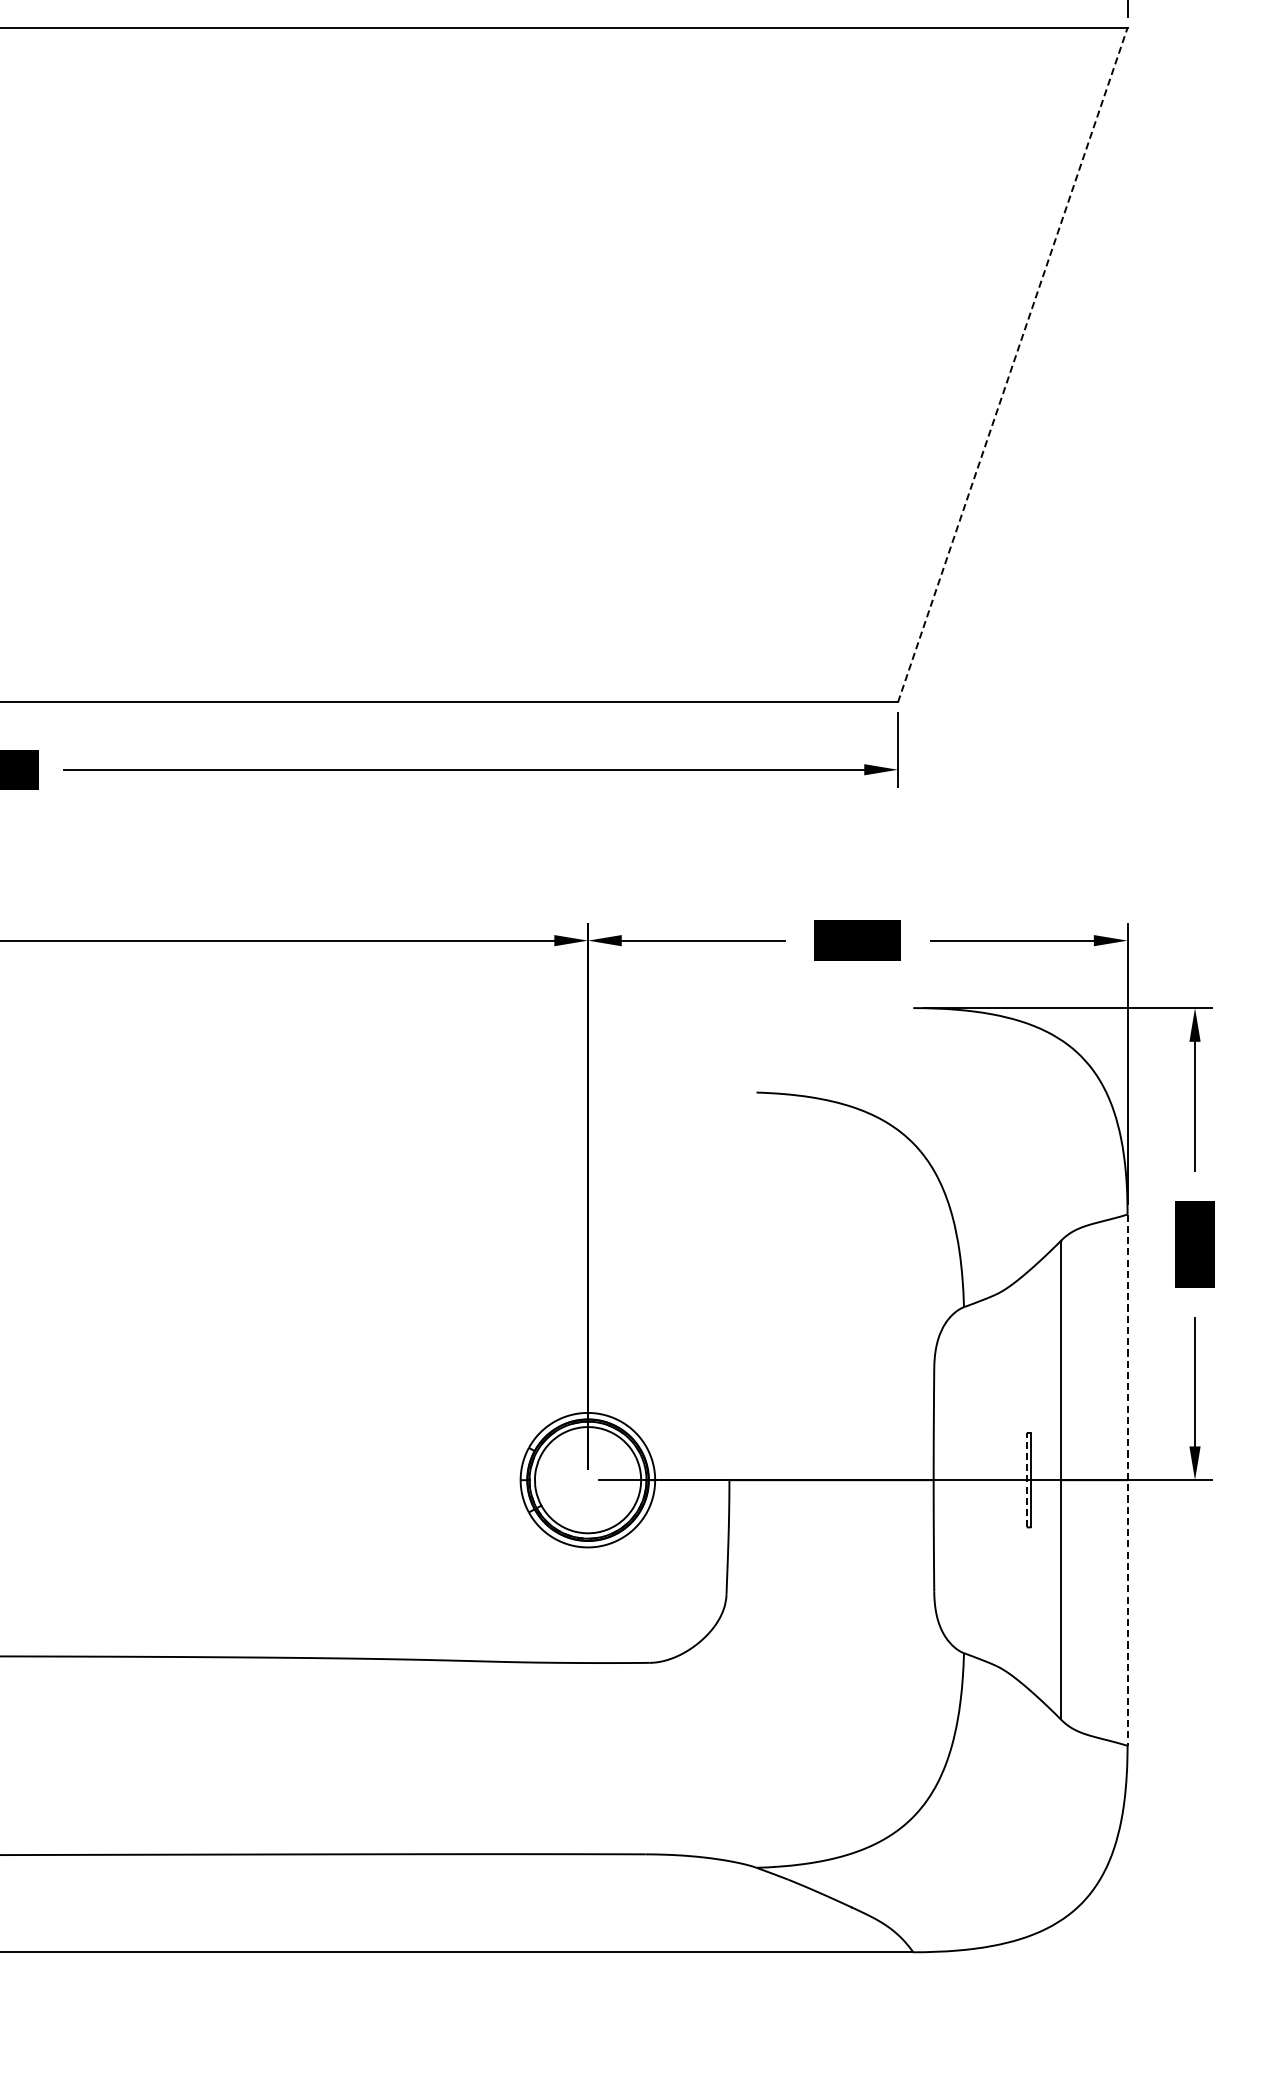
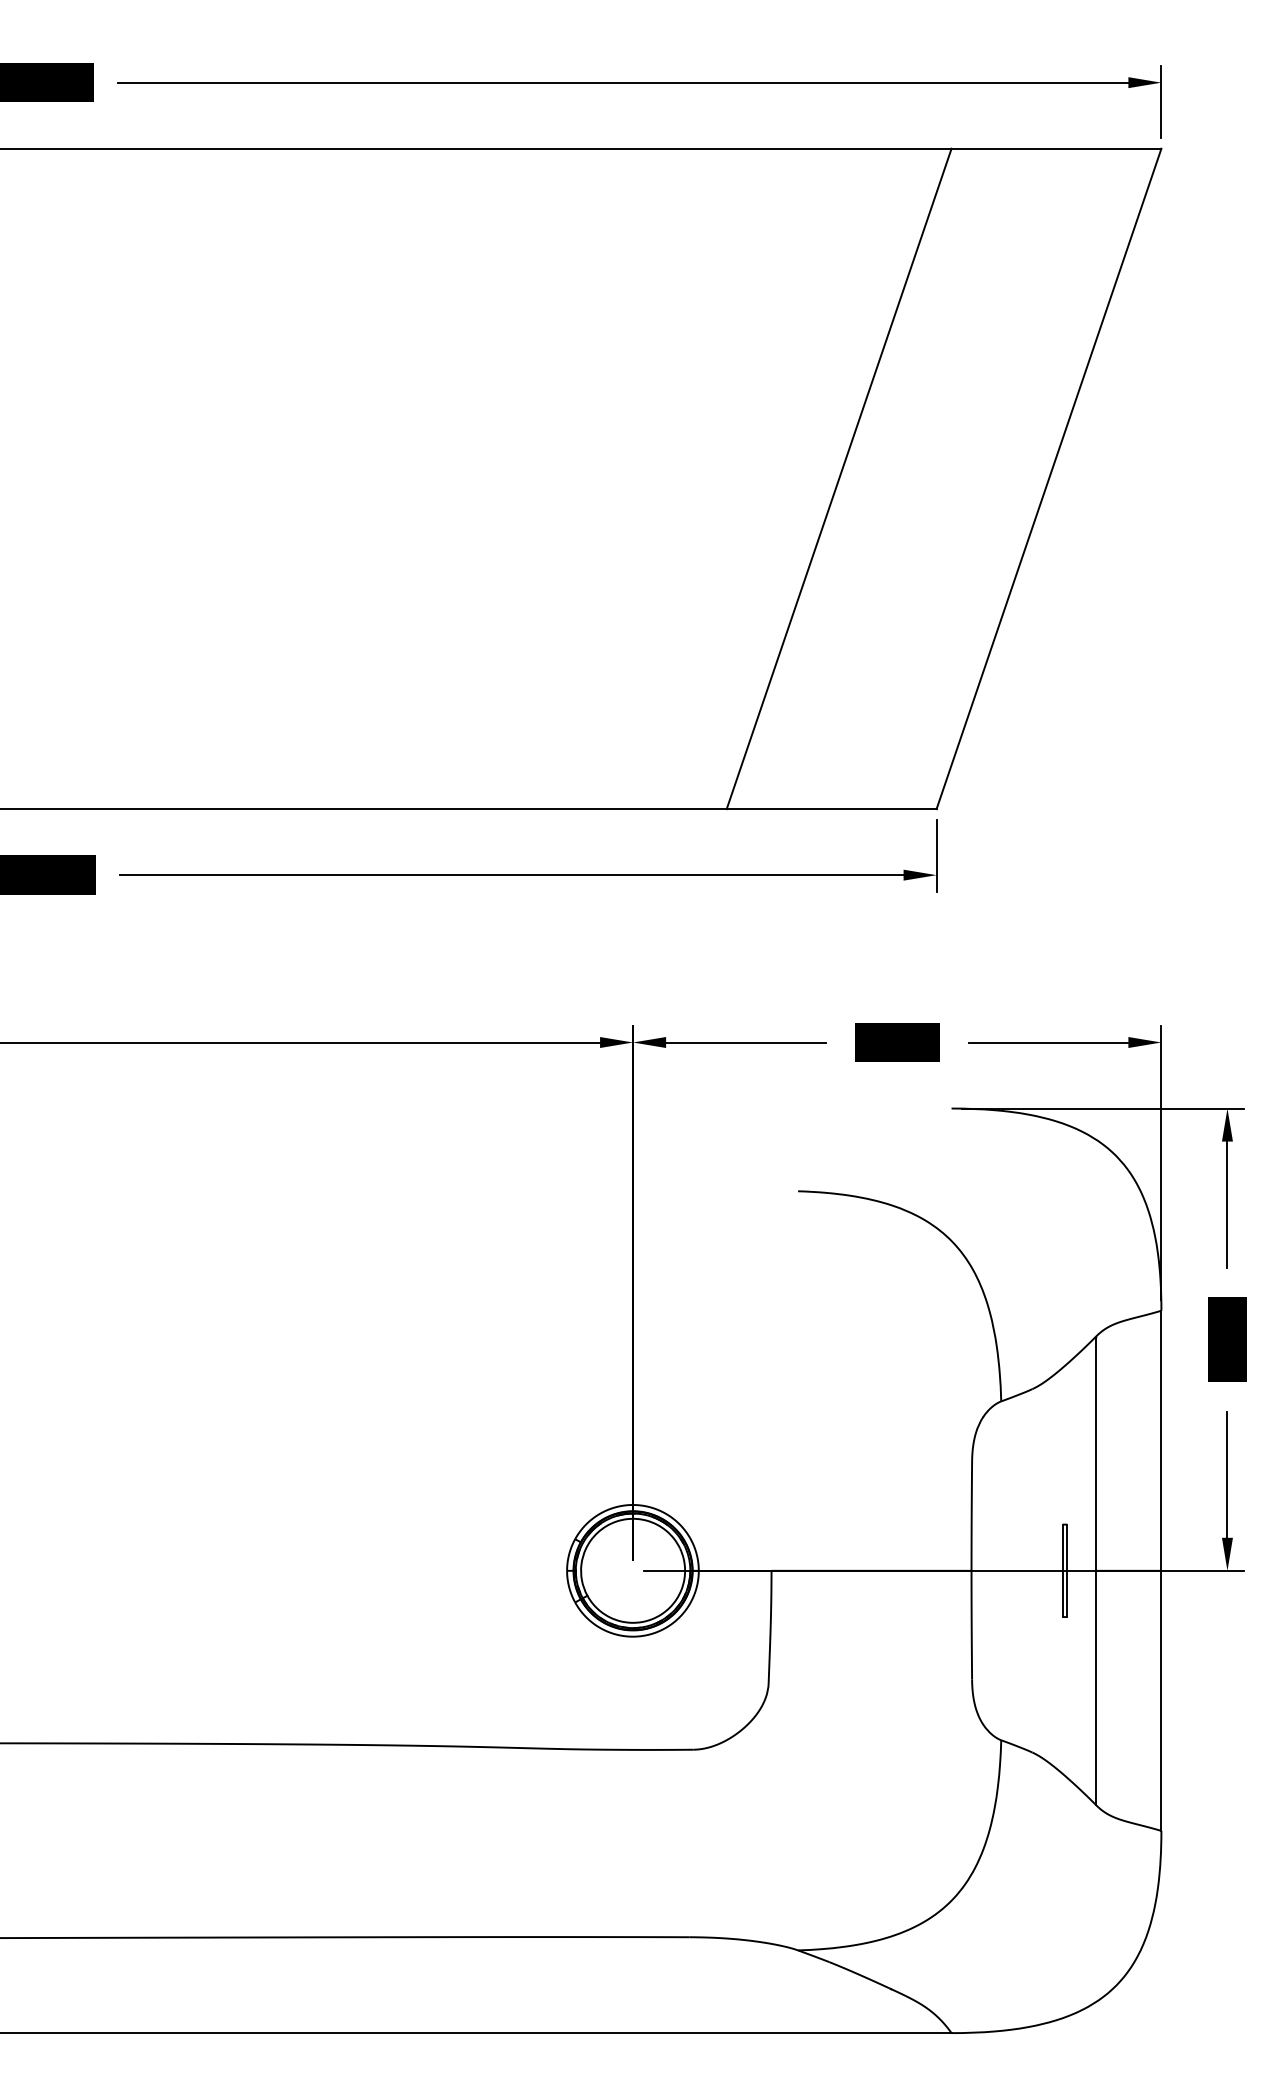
line: (797, 364) -> (838, 478), added
line: (1013, 364) -> (1049, 478), dashed -> solid
line: (1026, 1479) -> (1062, 1570), dashed -> solid
line: (1127, 1480) -> (1161, 1571), dashed -> solid

